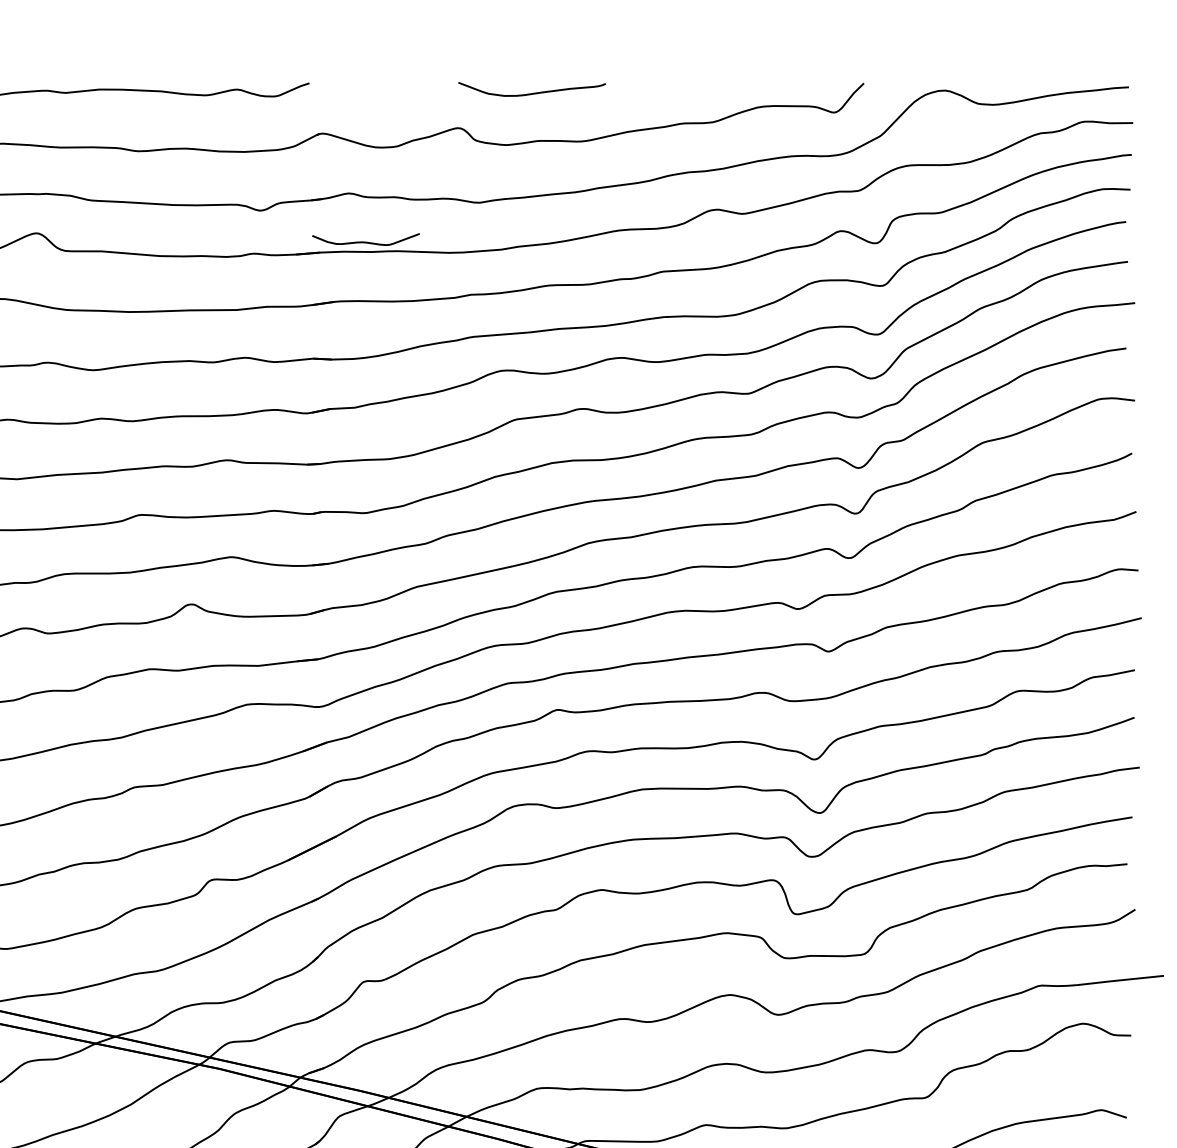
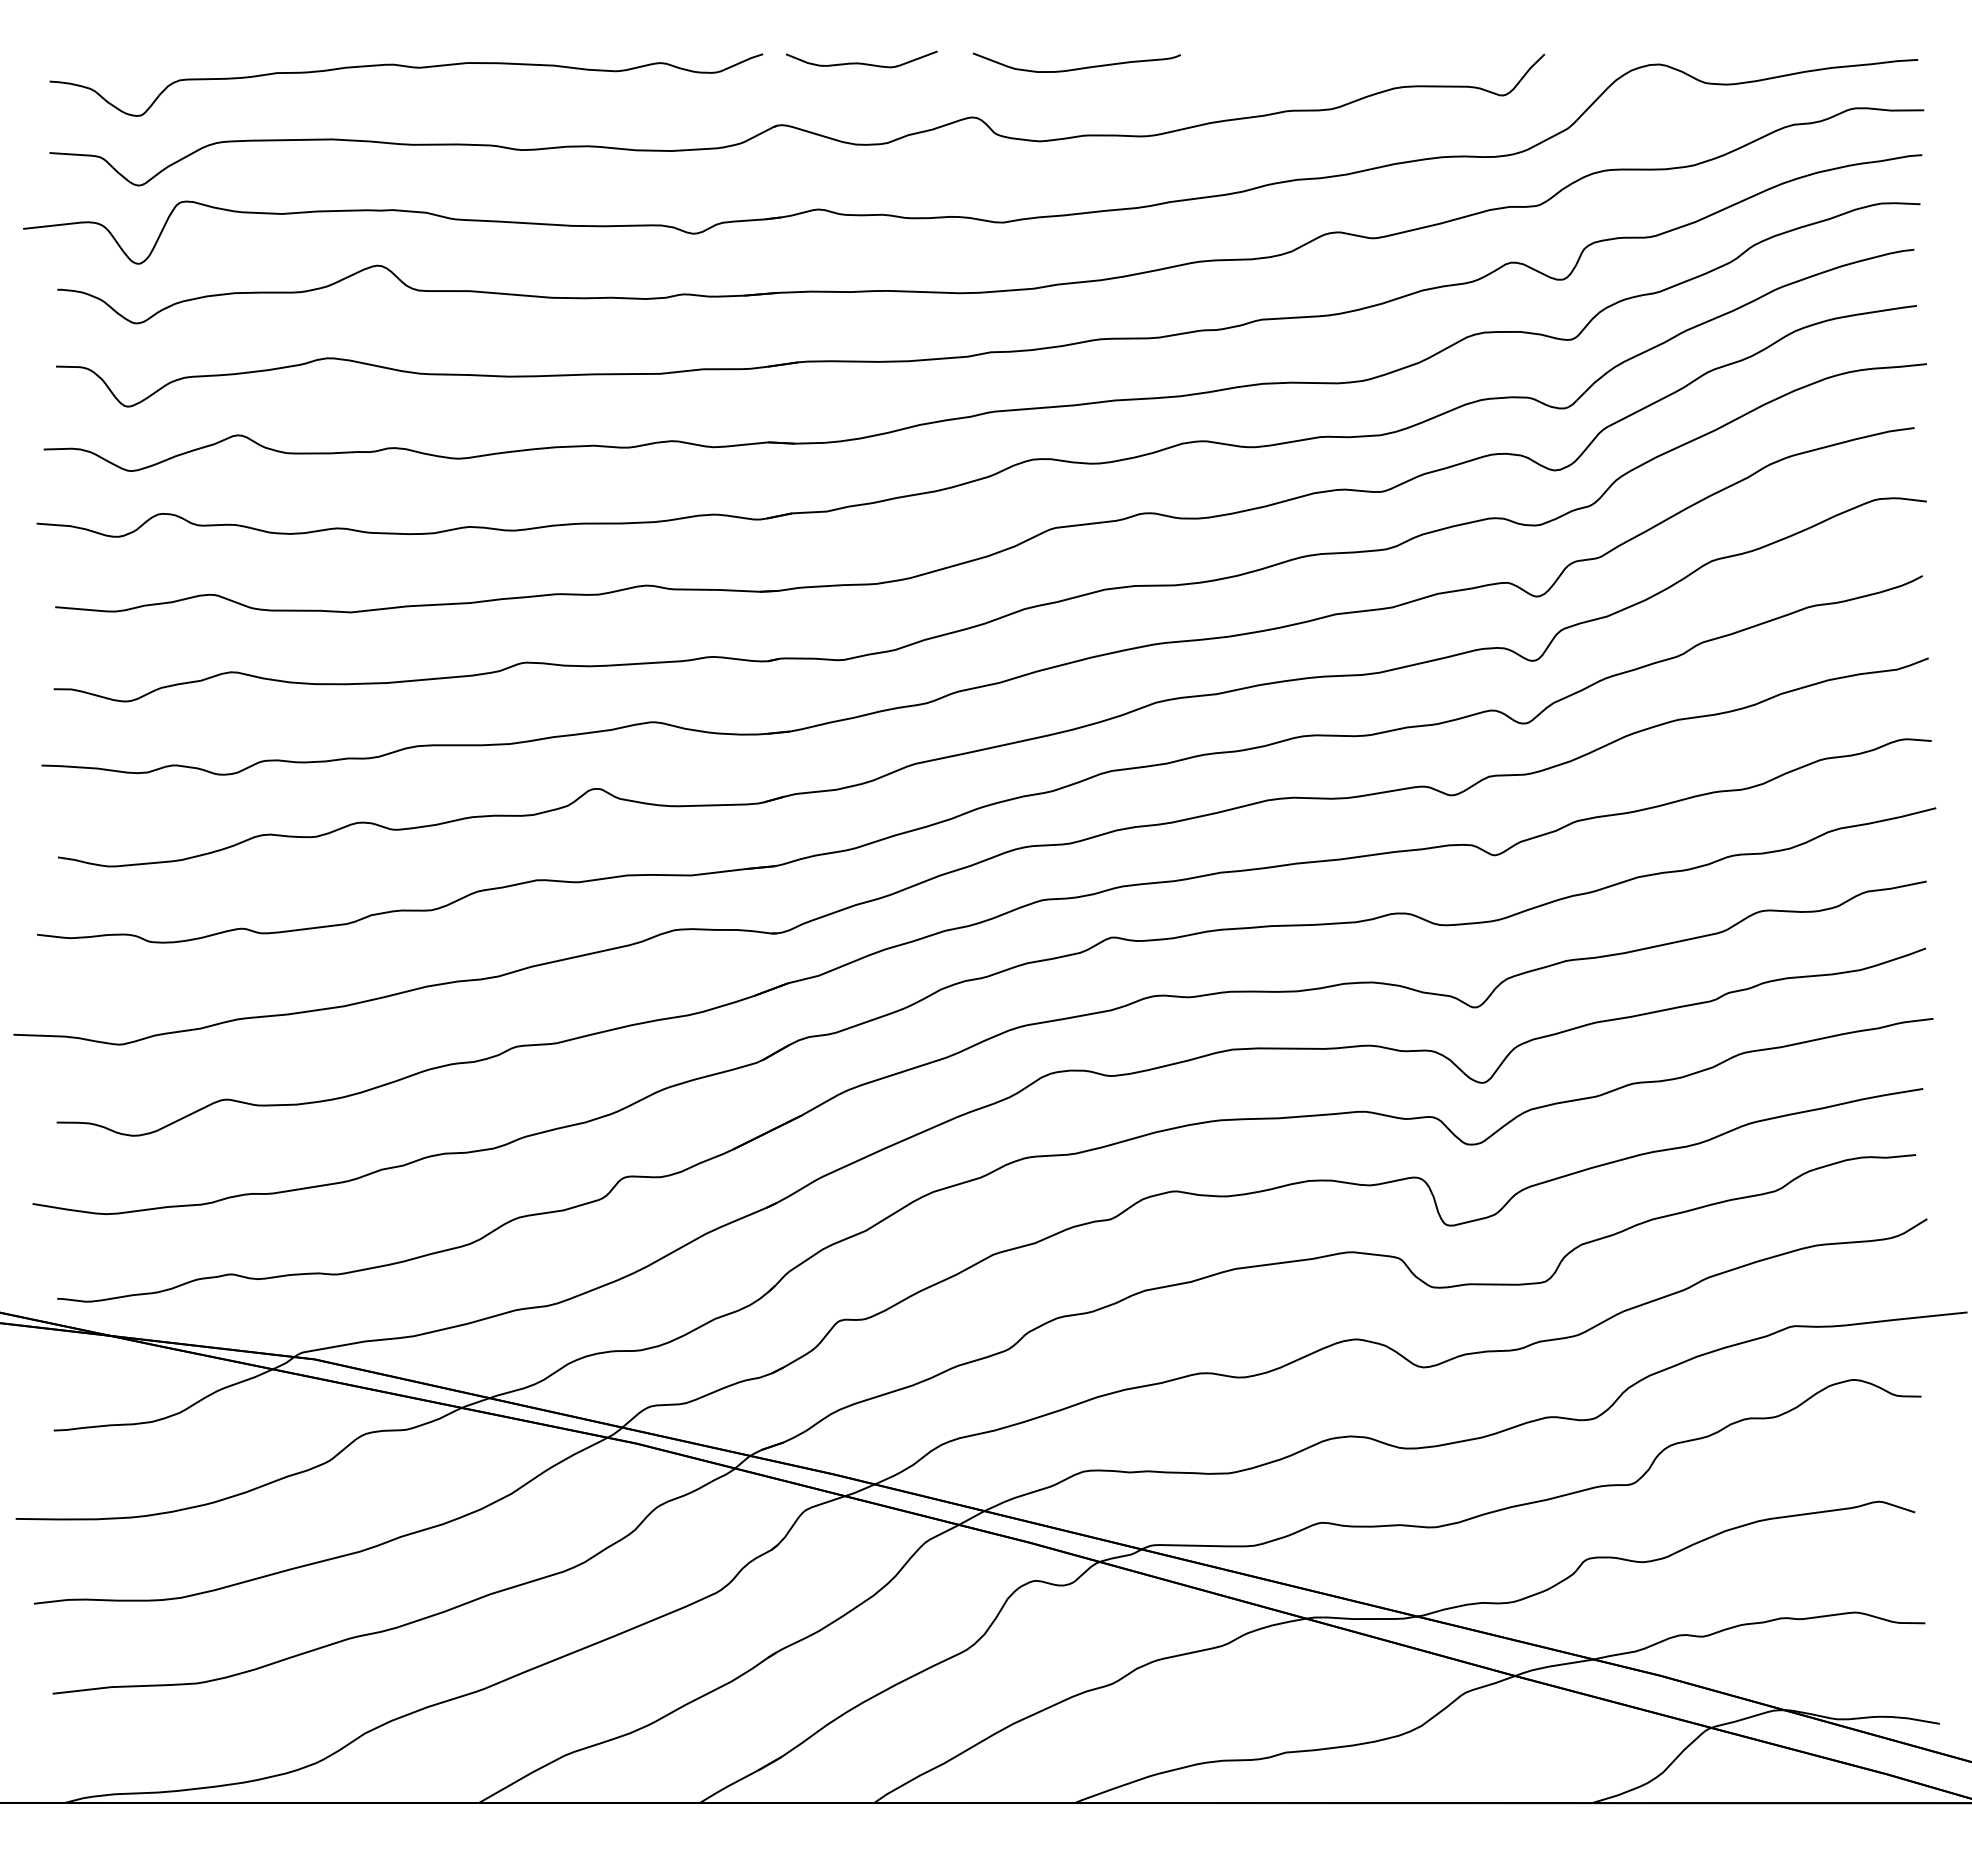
curve: (365, 241) -> (861, 62), moved

